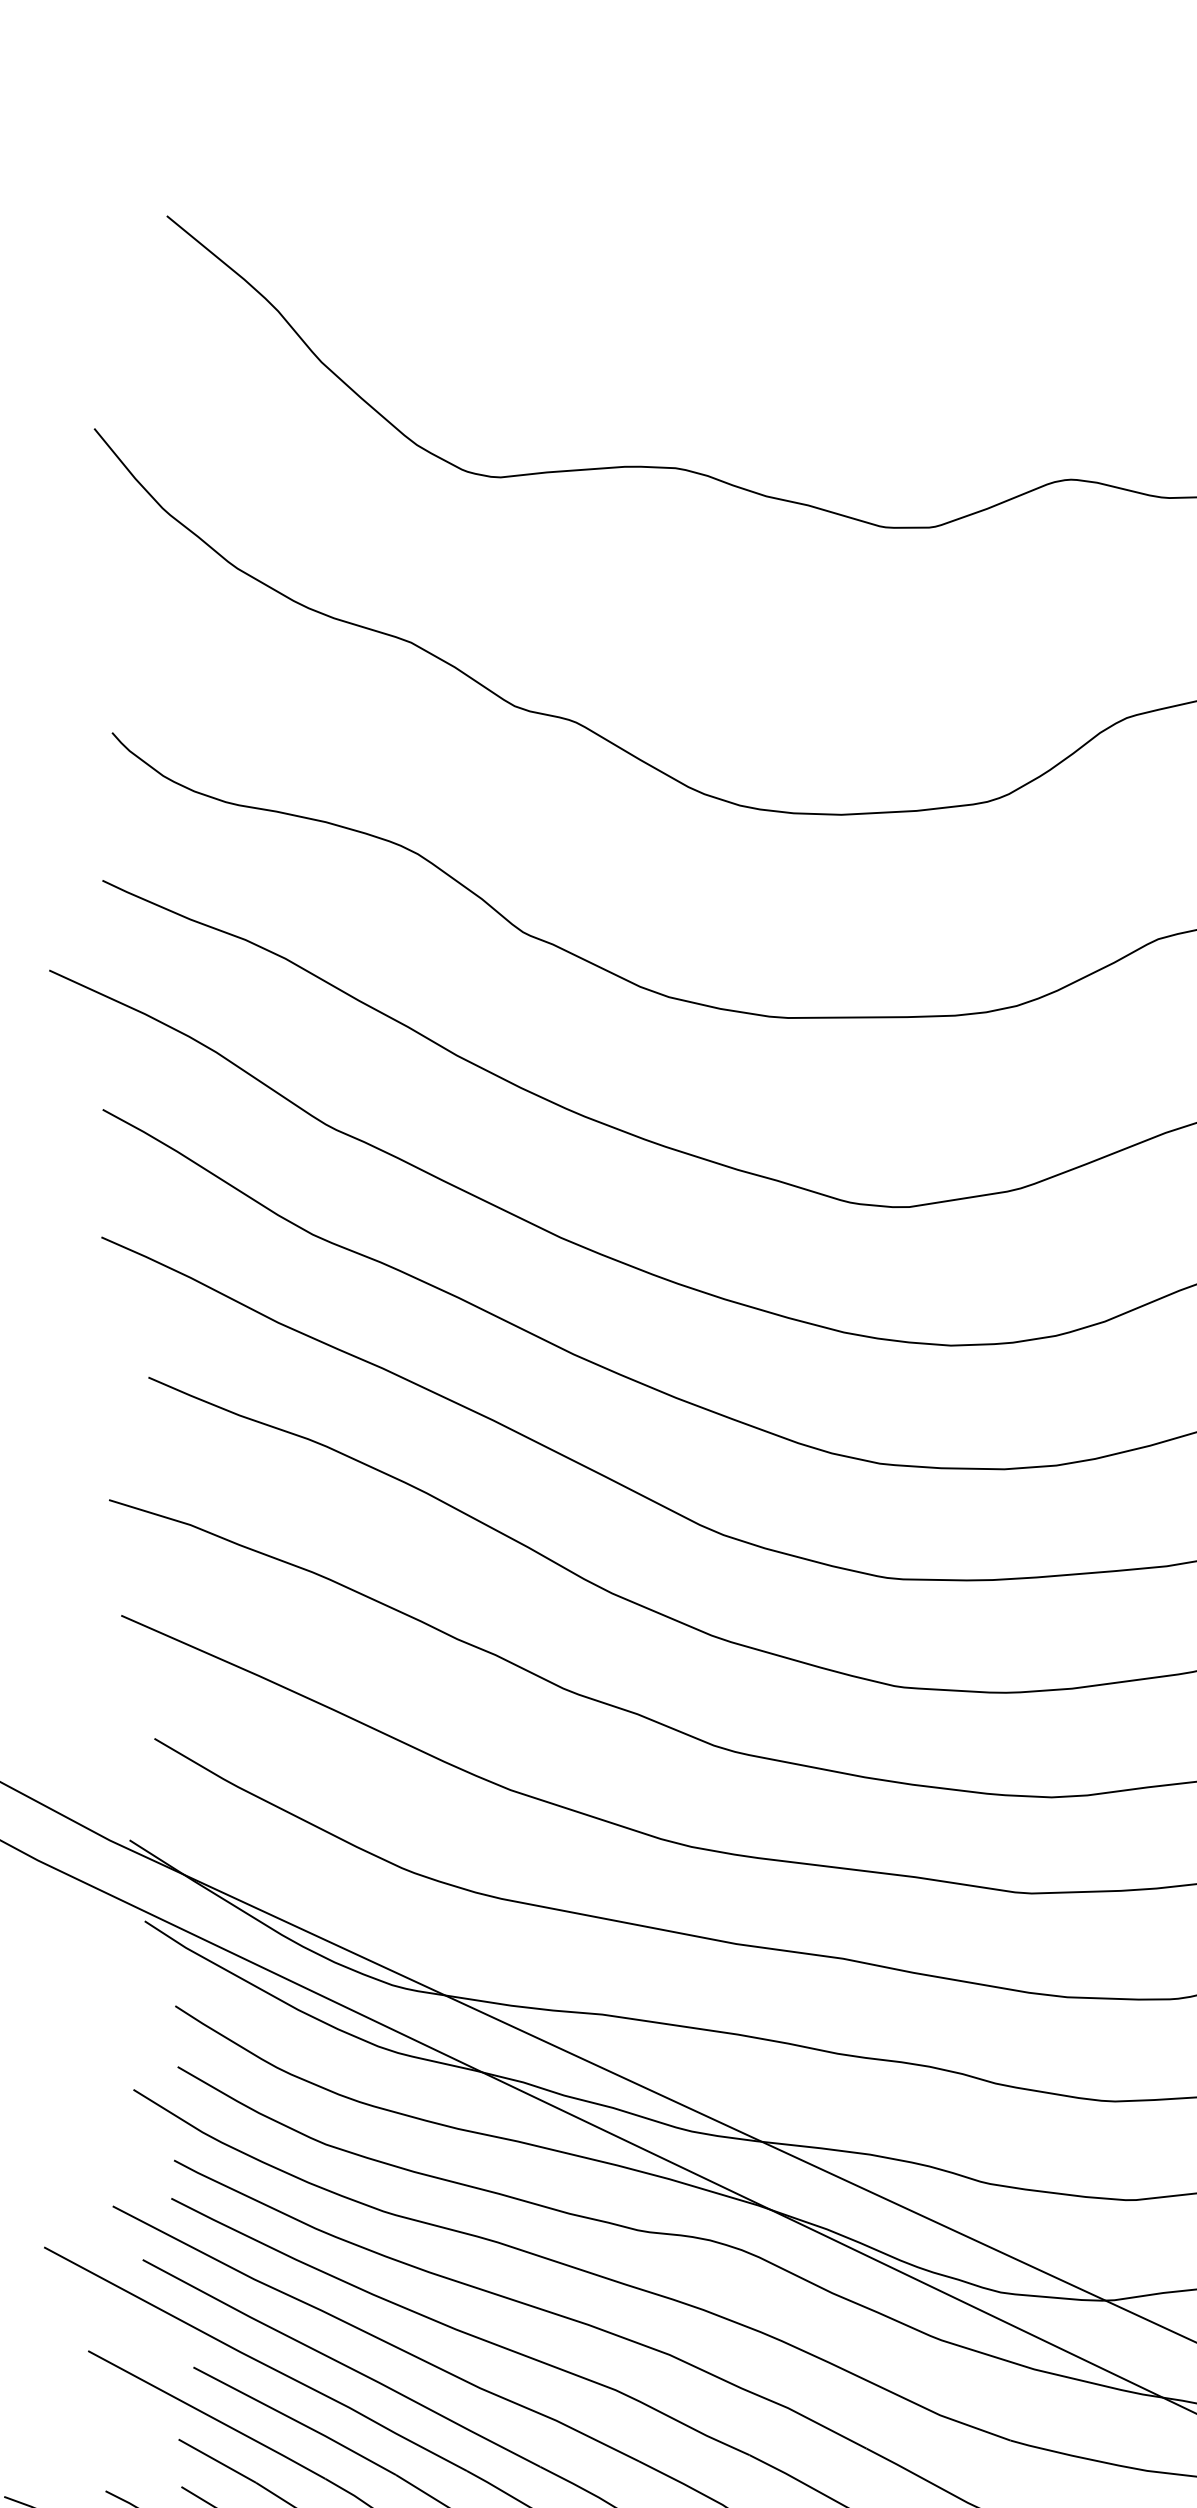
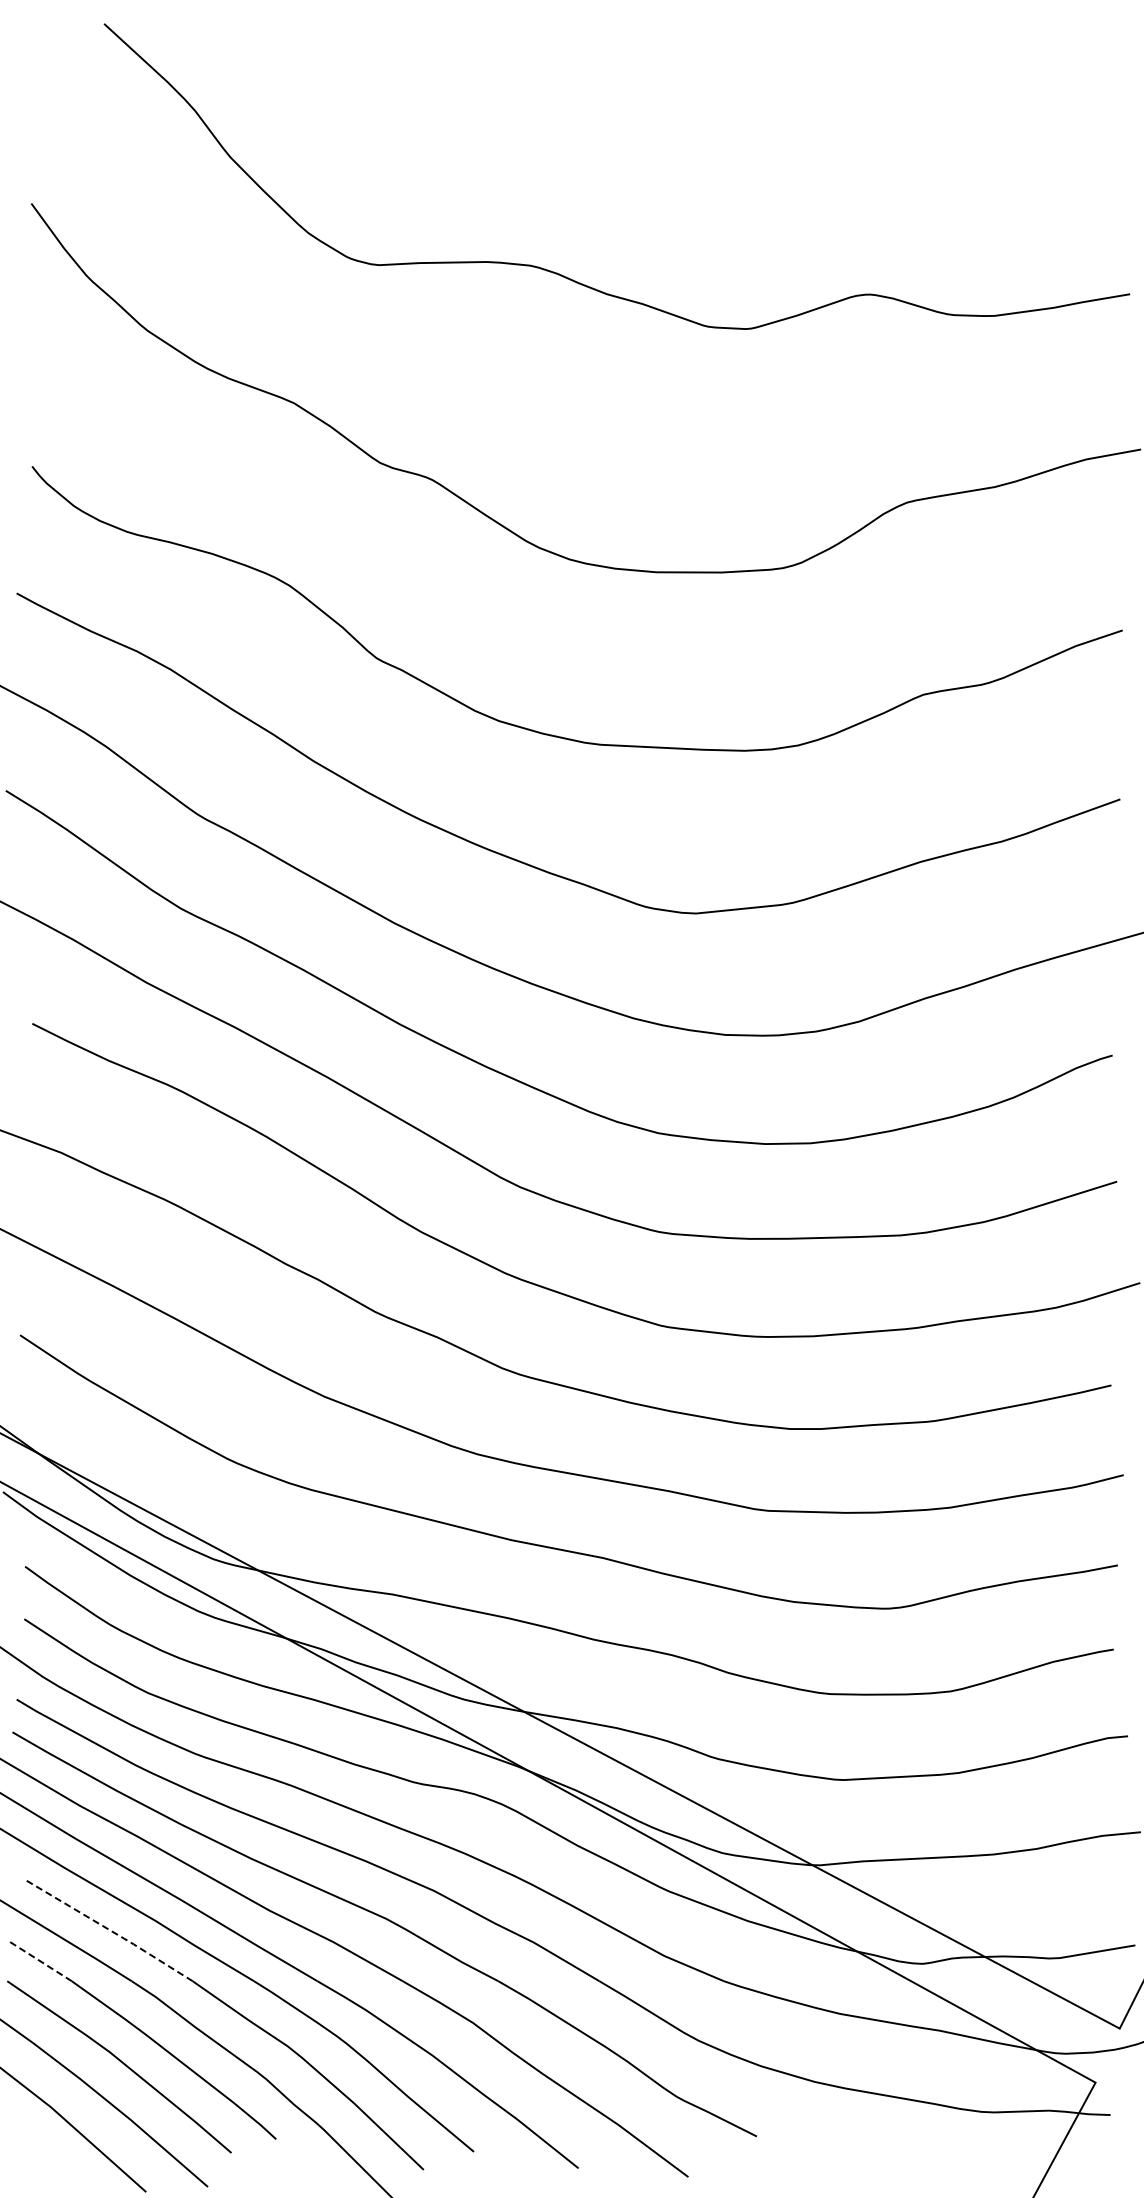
line: (295, 2420) -> (108, 1929), solid -> dashed
line: (217, 2460) -> (39, 1960), solid -> dashed

